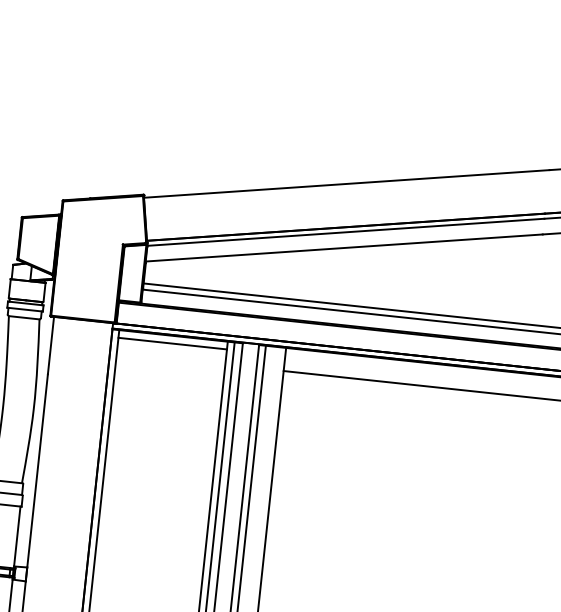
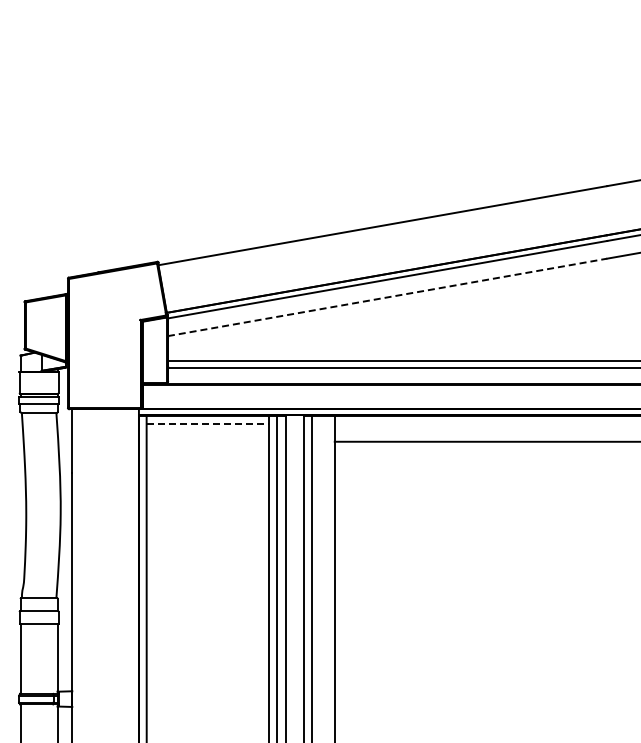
line: (345, 248) -> (388, 297), solid -> dashed
line: (173, 343) -> (208, 424), solid -> dashed

